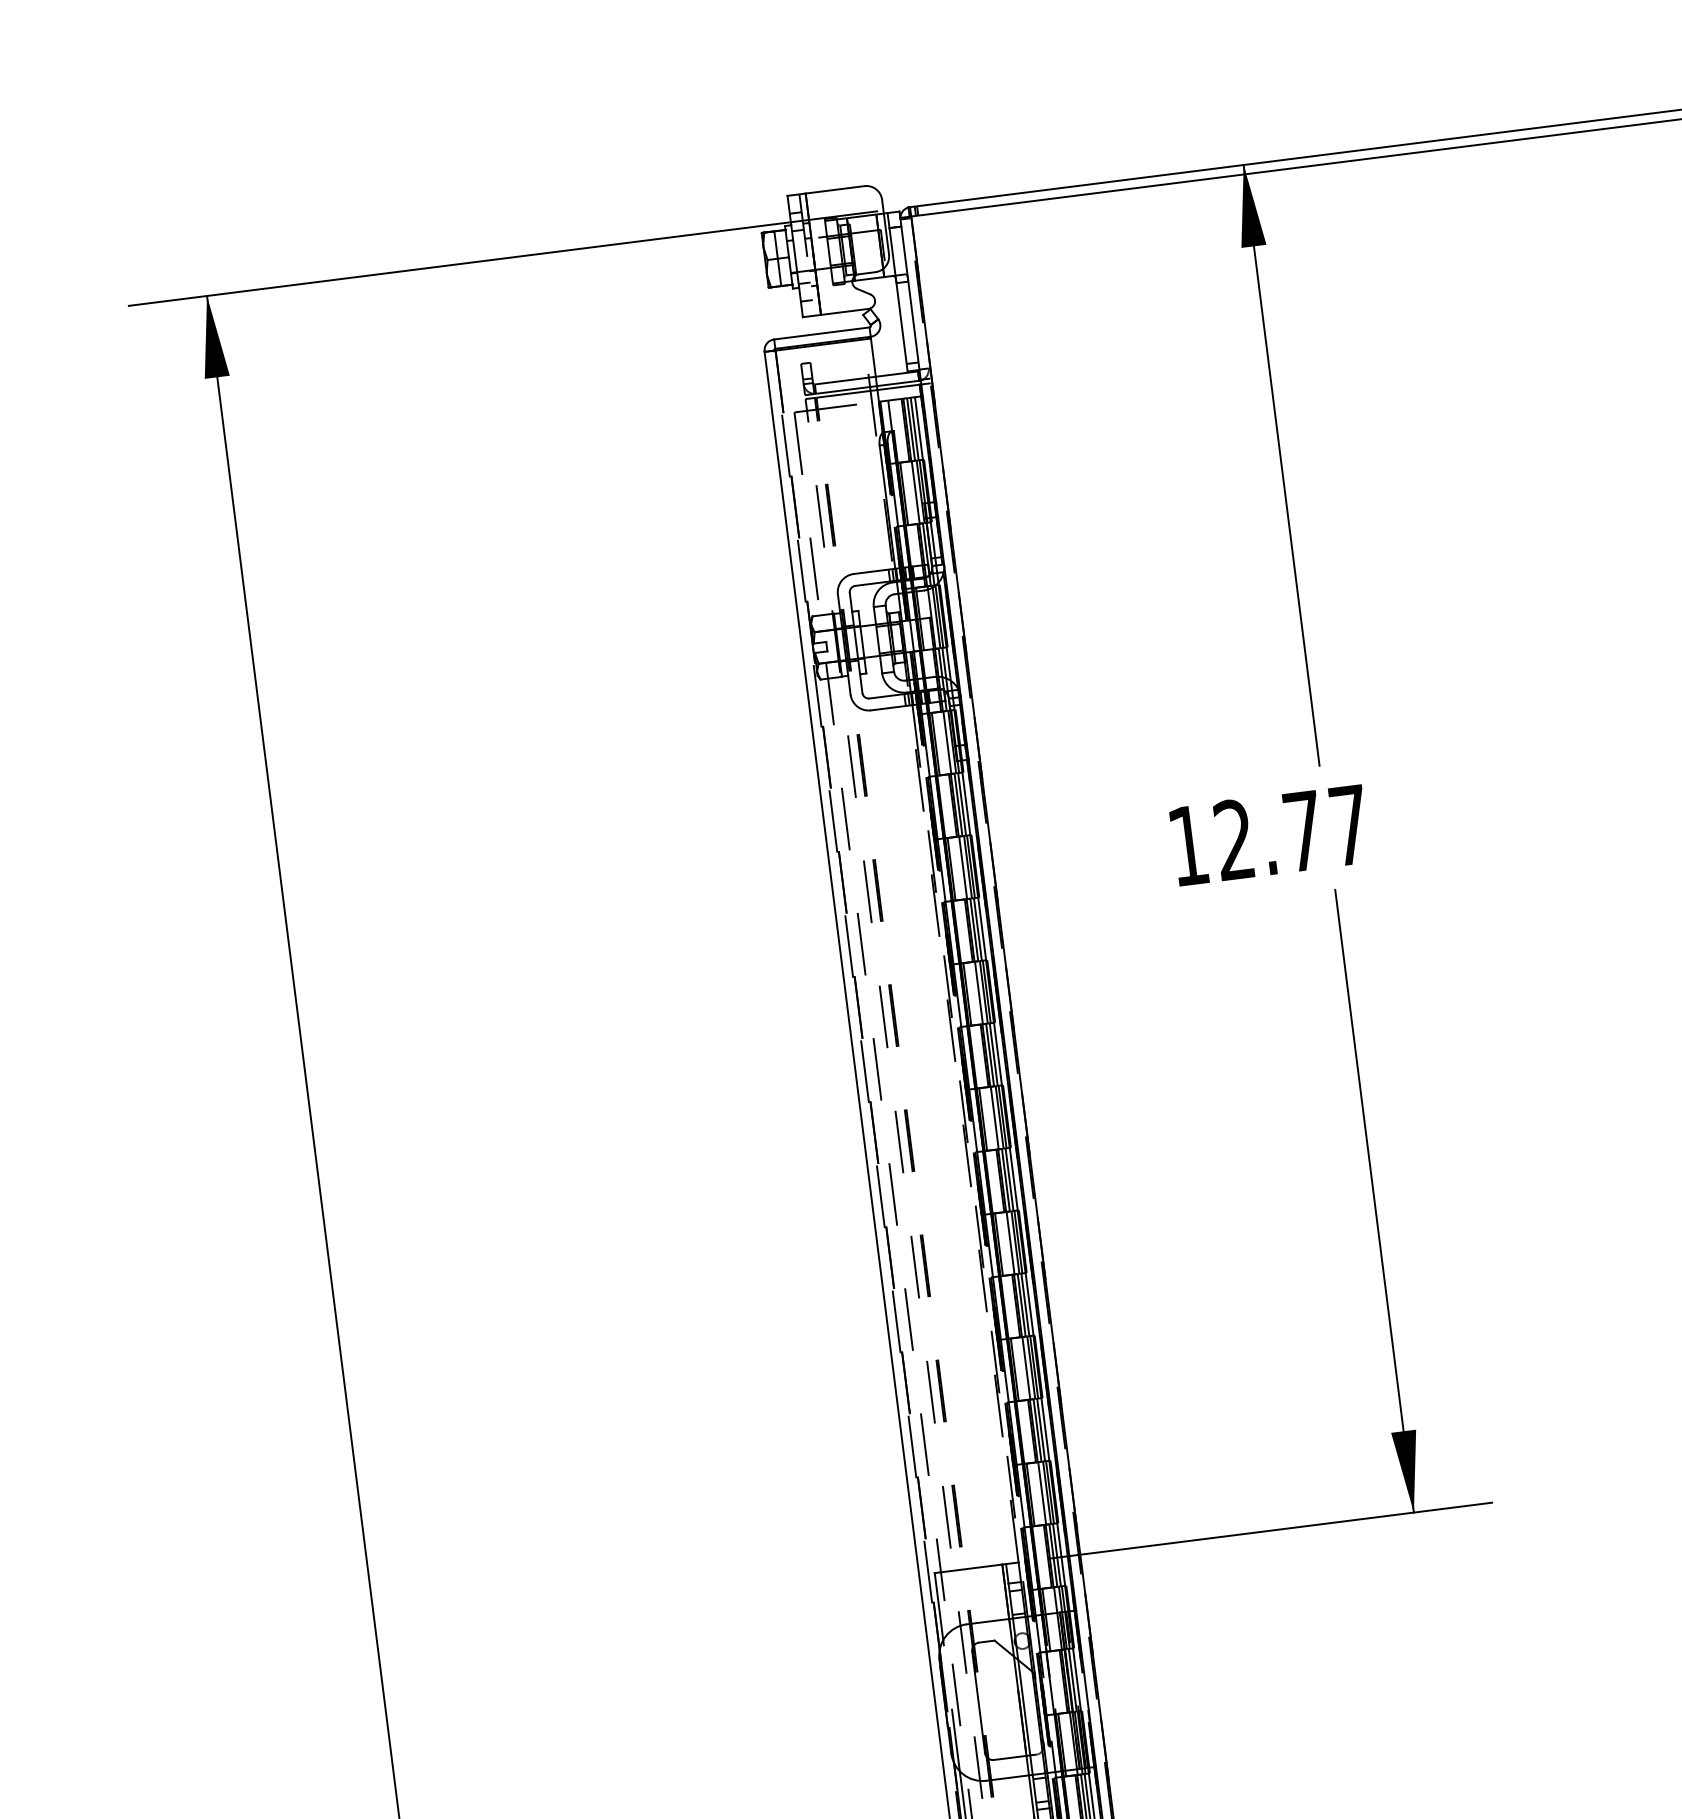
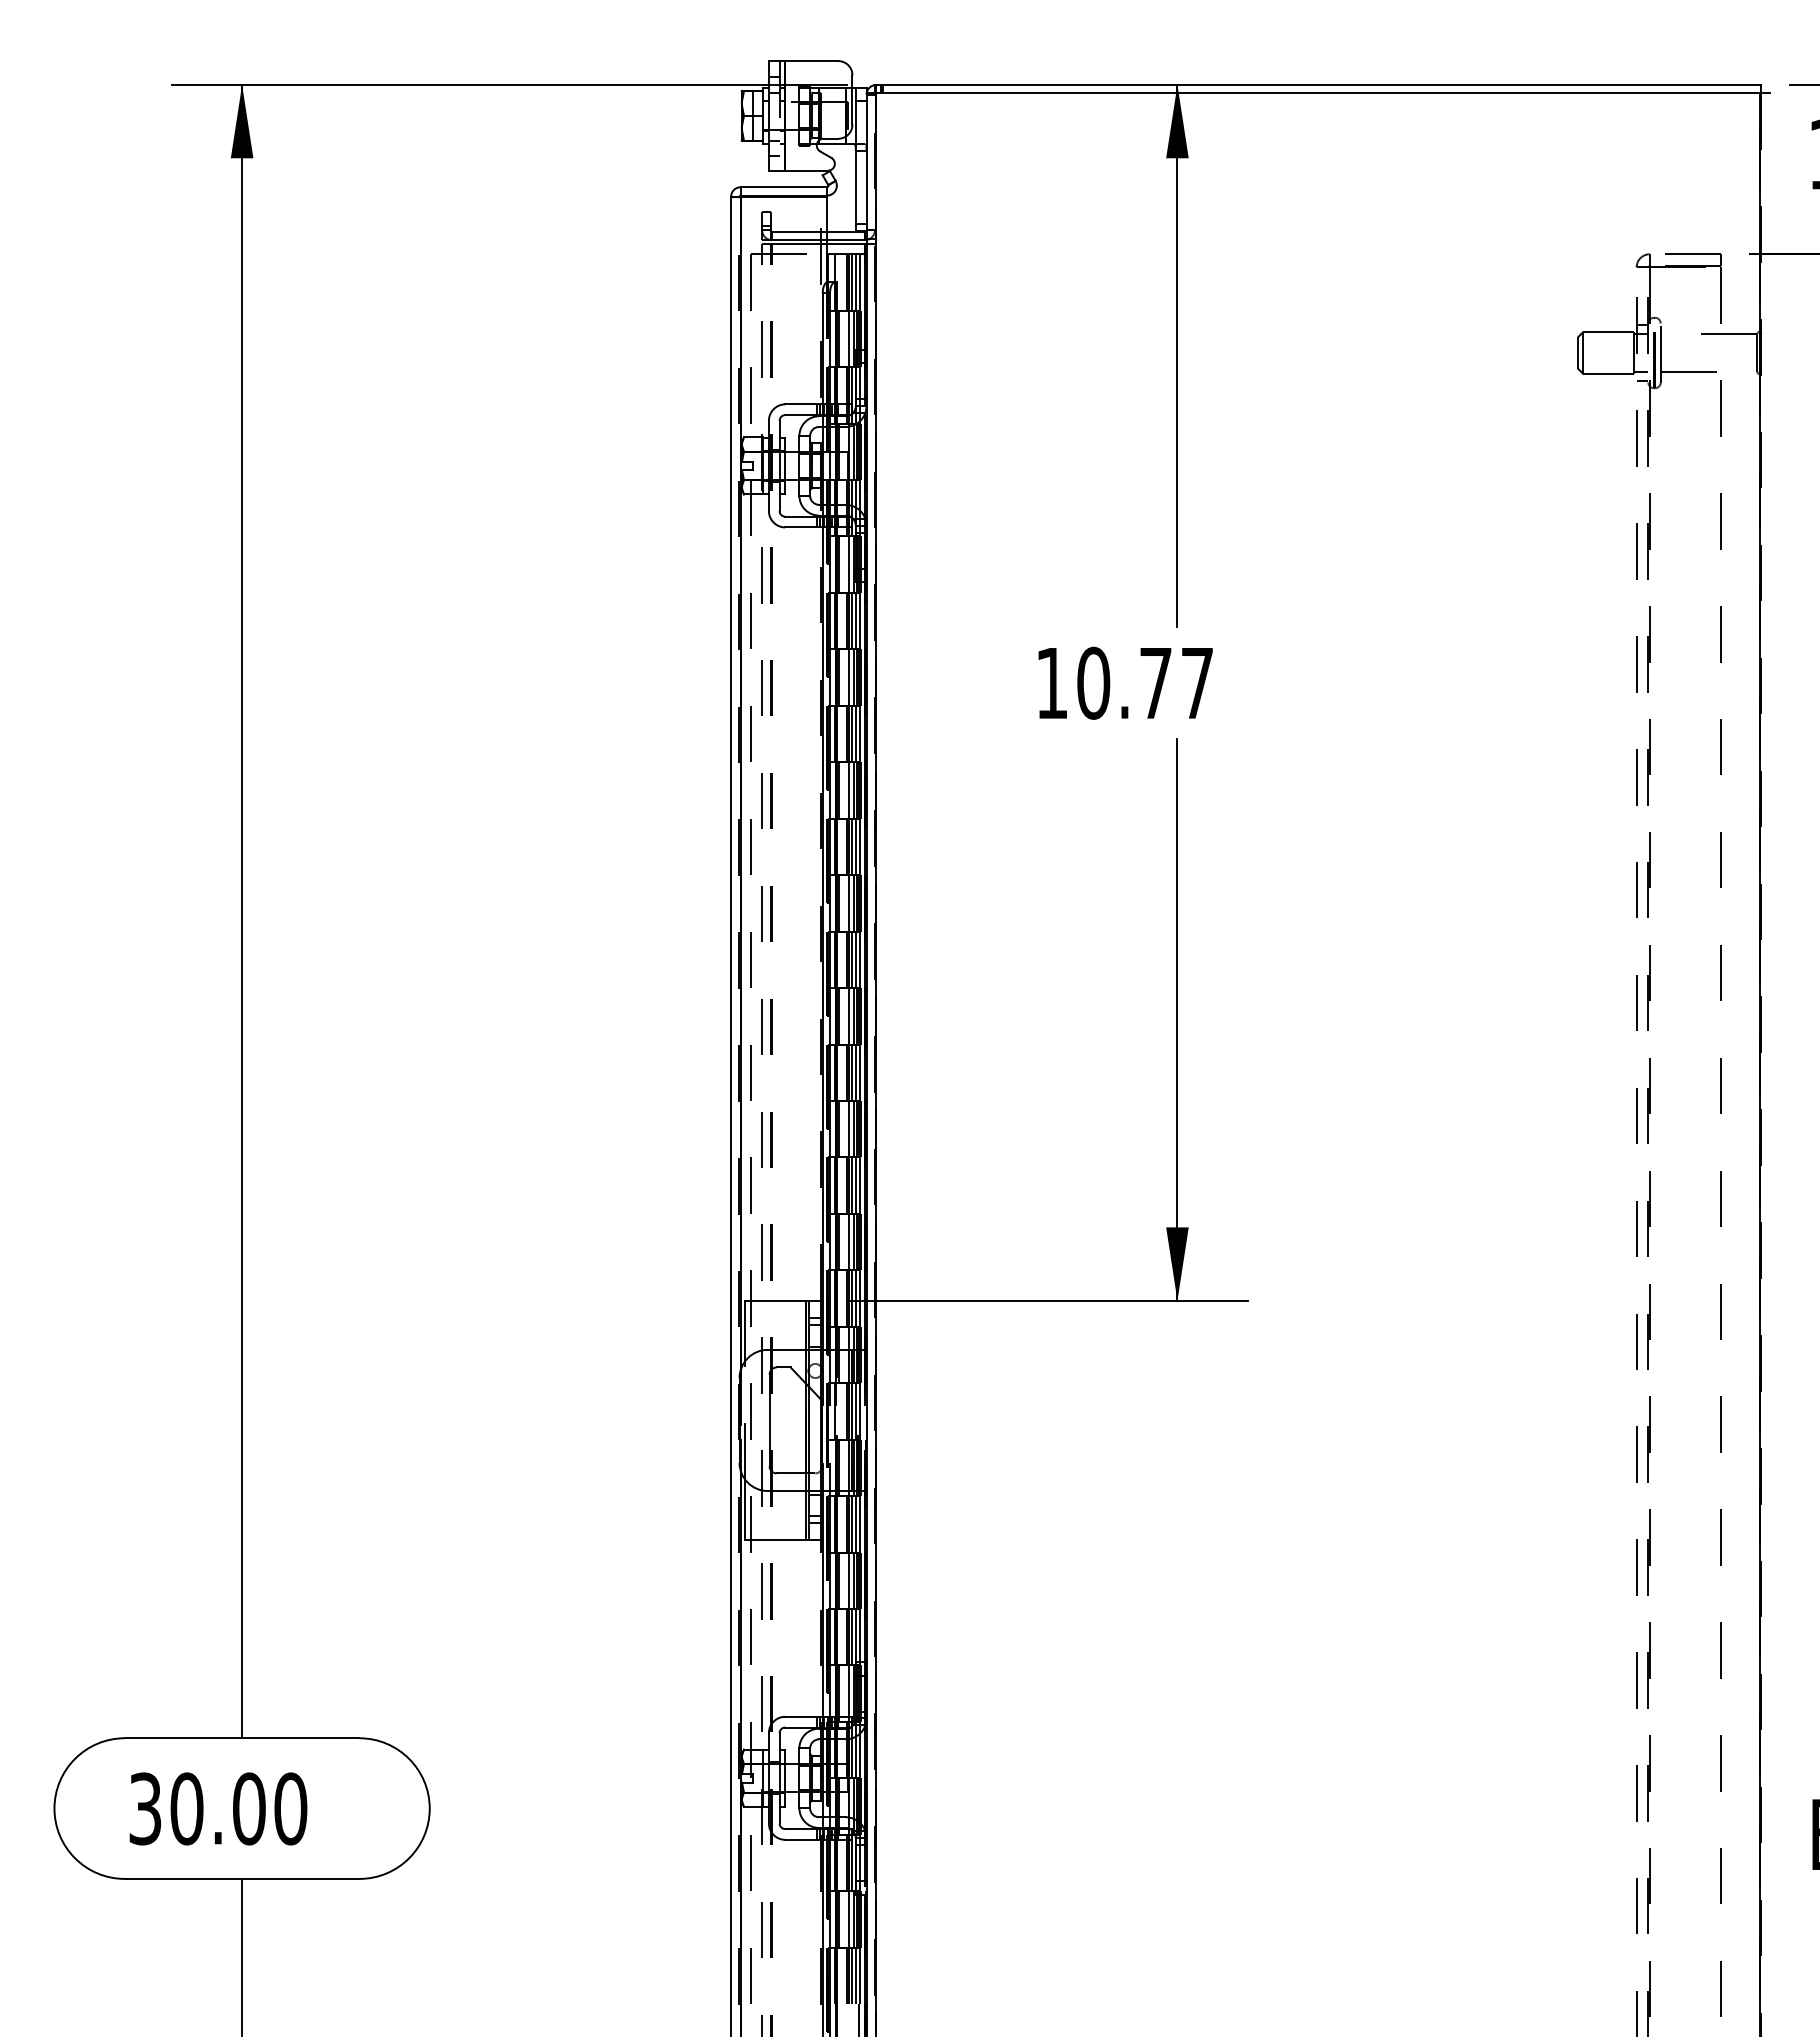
text: (1234, 839) -> (1093, 682), 12.77 -> 10.77
line: (857, 1000) -> (740, 783), dashed -> solid
line: (969, 1161) -> (822, 939), dashed -> solid

